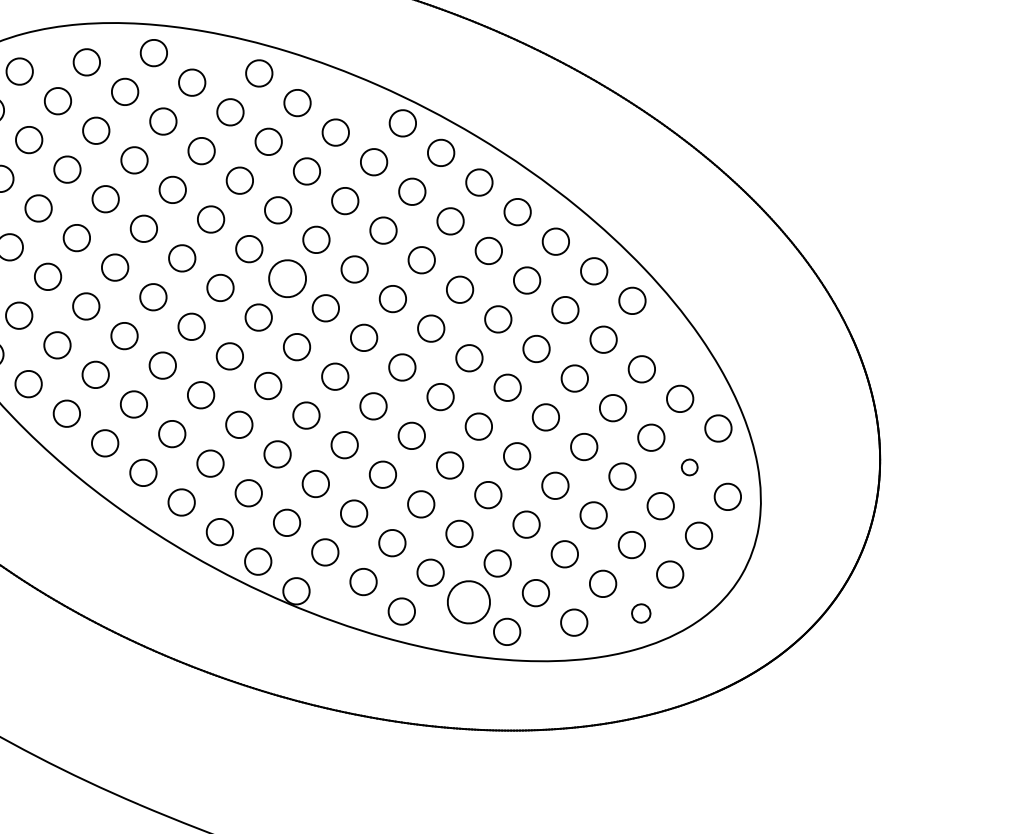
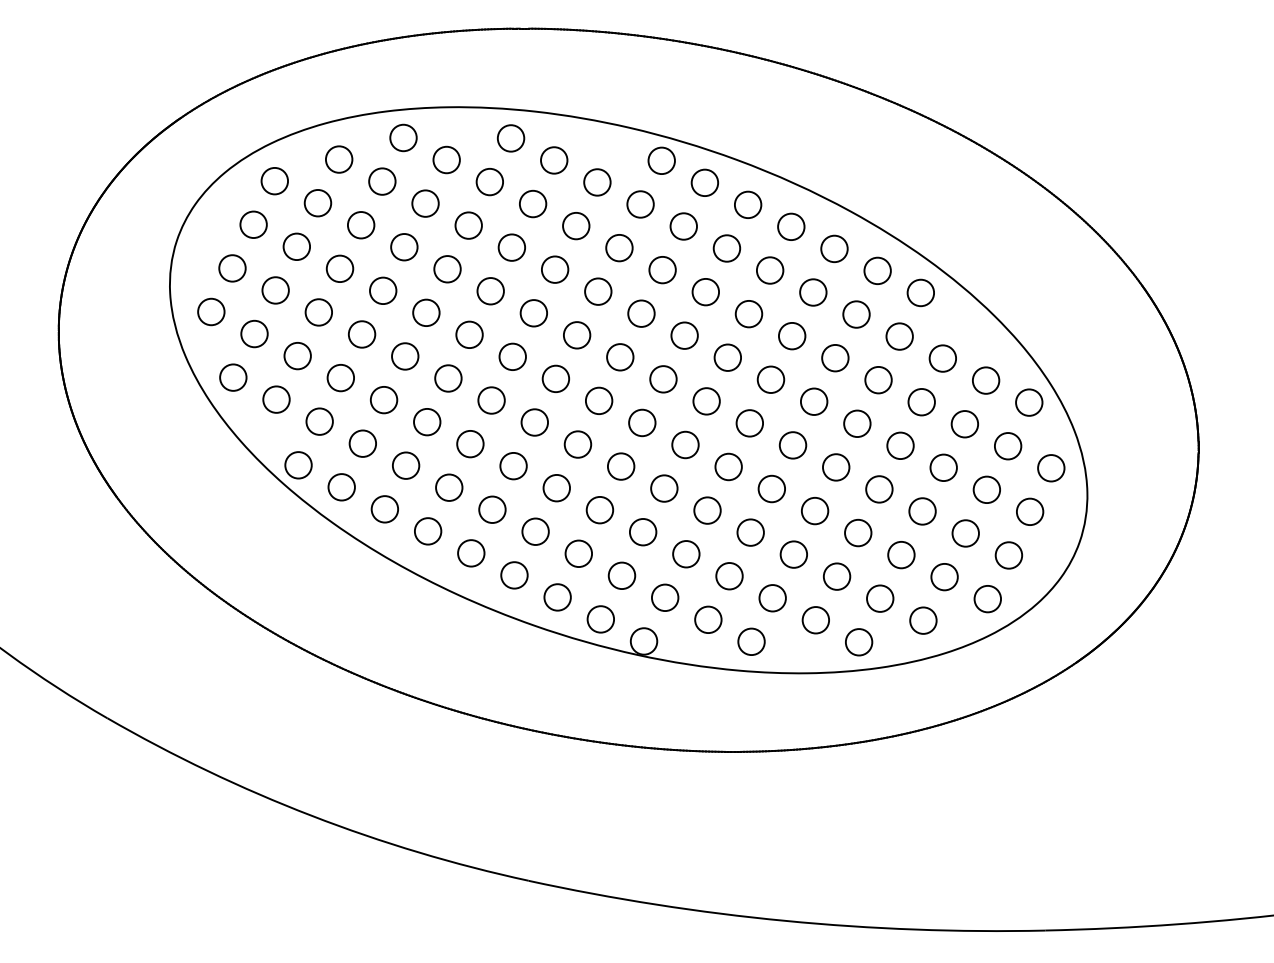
circle: (286, 278) -> (576, 335), size x0.71
circle: (689, 467) -> (1008, 446), size x1.67
circle: (468, 602) -> (815, 620), size x0.62
circle: (641, 613) -> (987, 599), size x1.43

